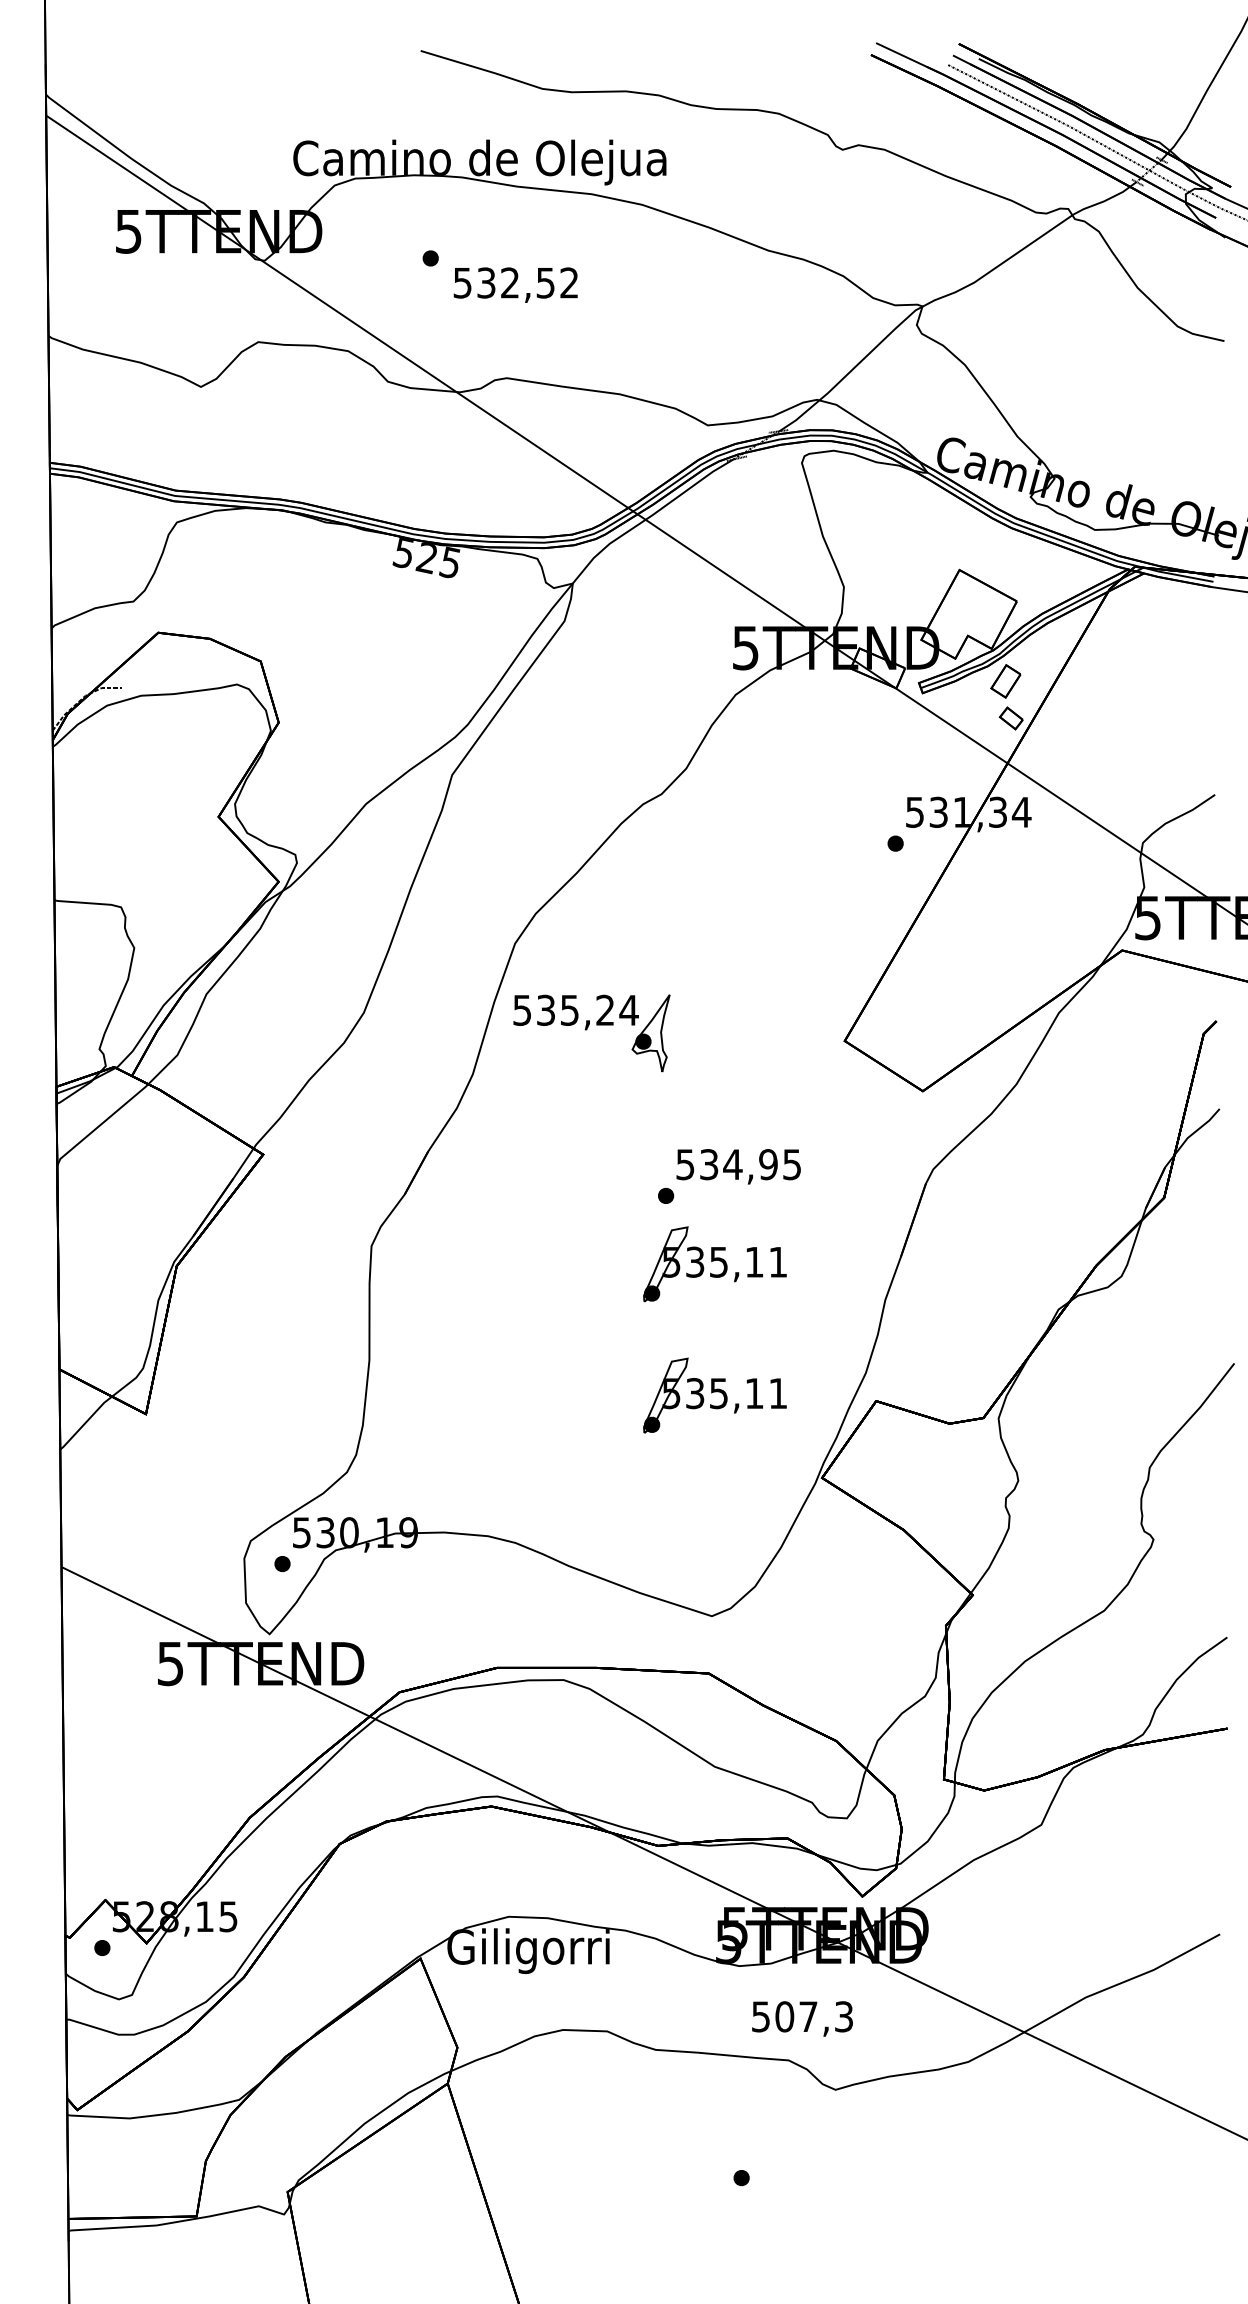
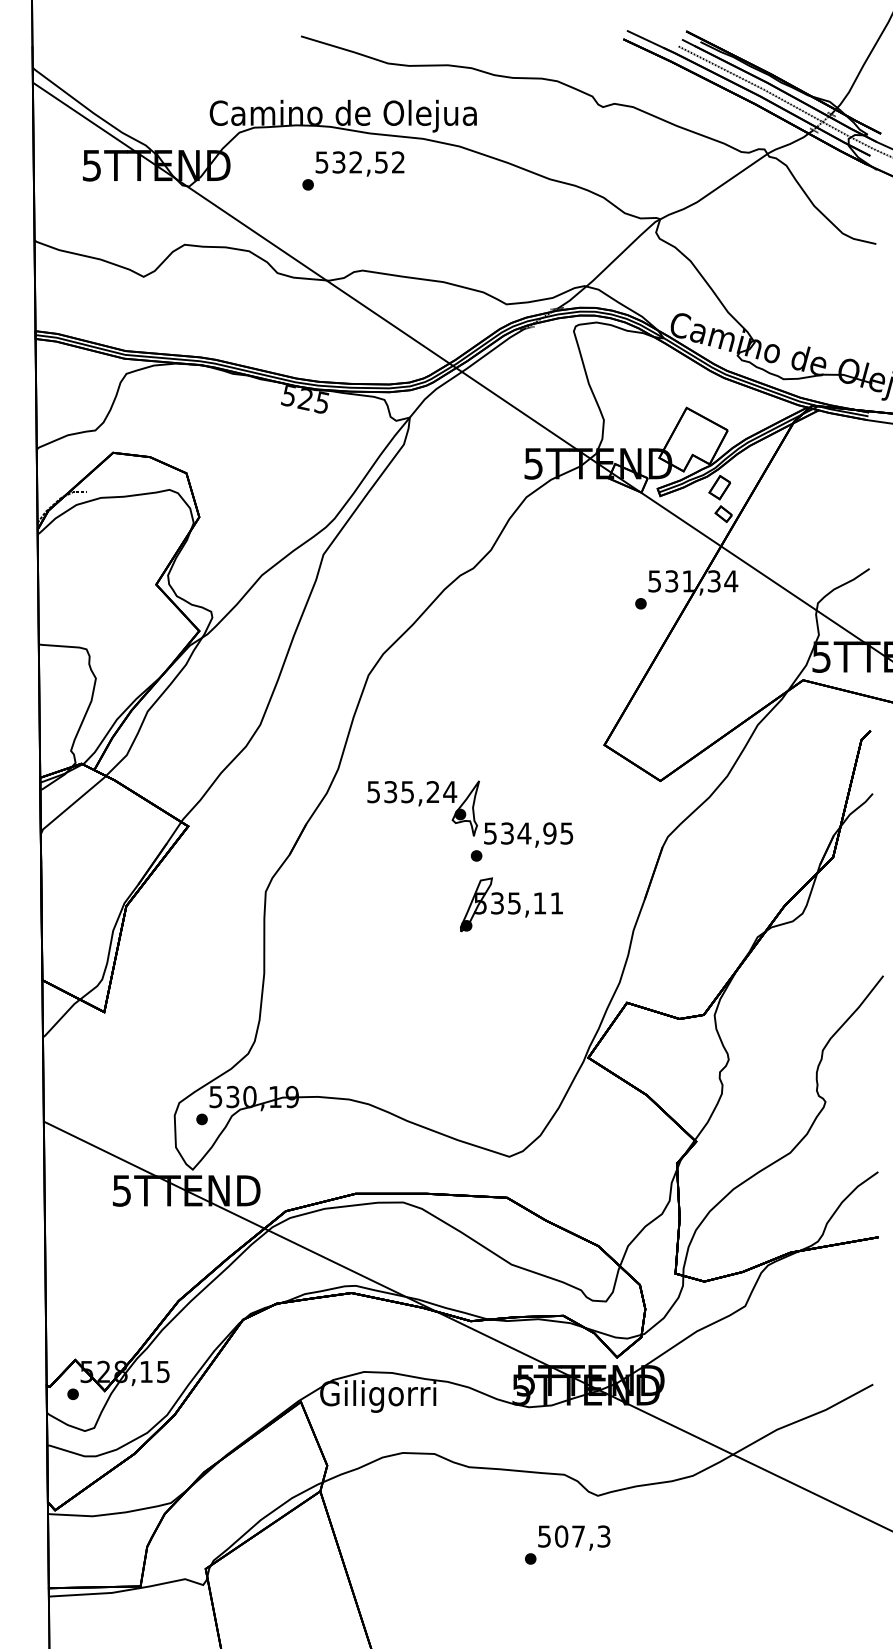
text: (515, 284) -> (359, 163), moved
part: (591, 1033) -> (423, 808), moved
part: (714, 1395) -> (511, 998), removed
text: (802, 2018) -> (574, 1537), moved

